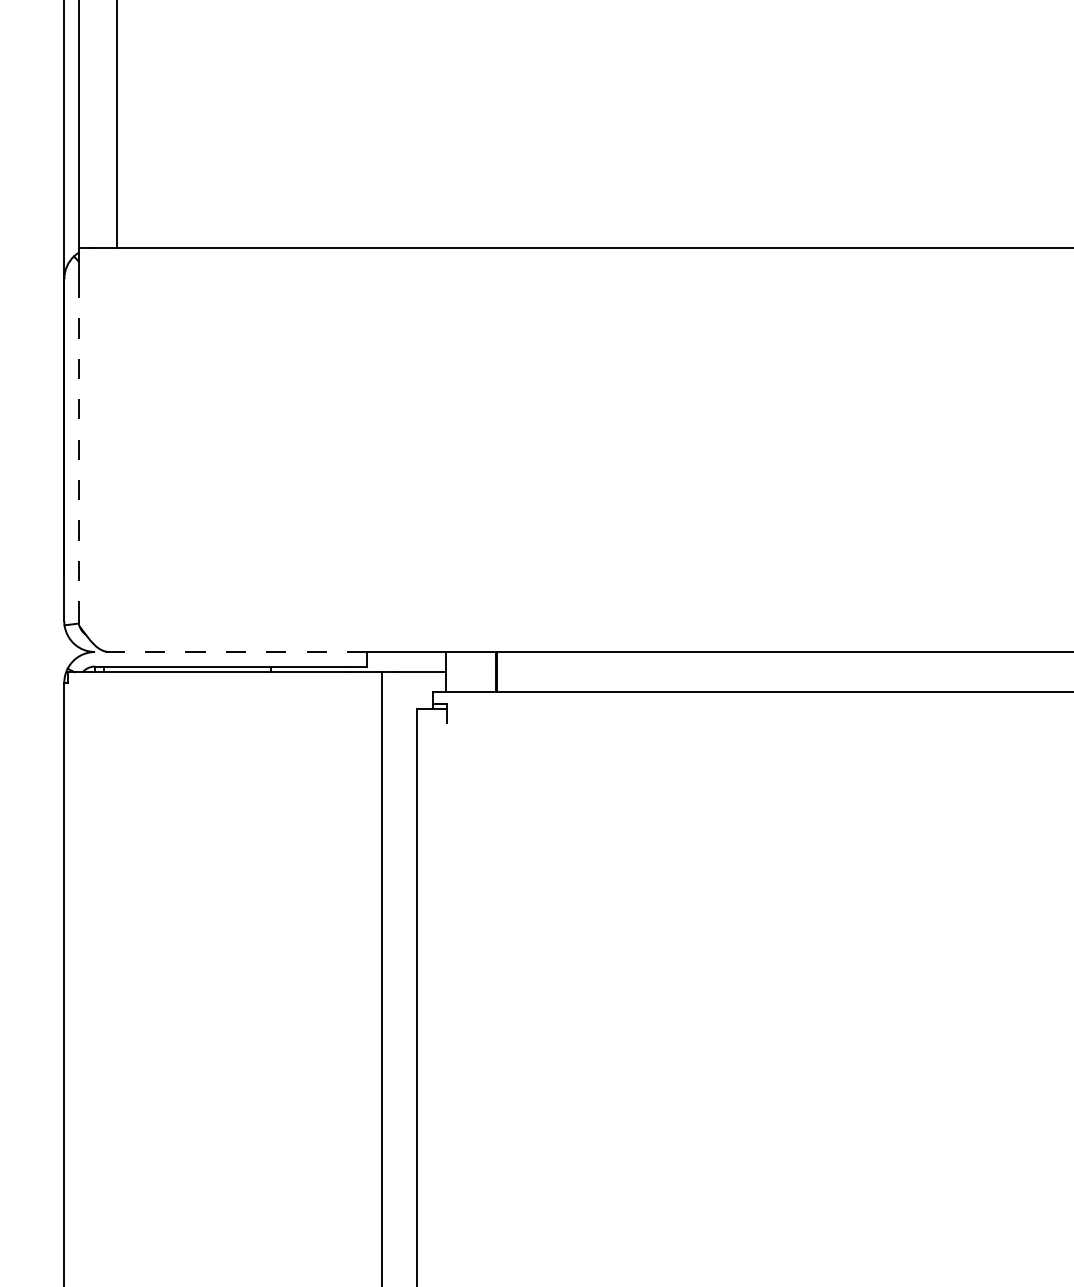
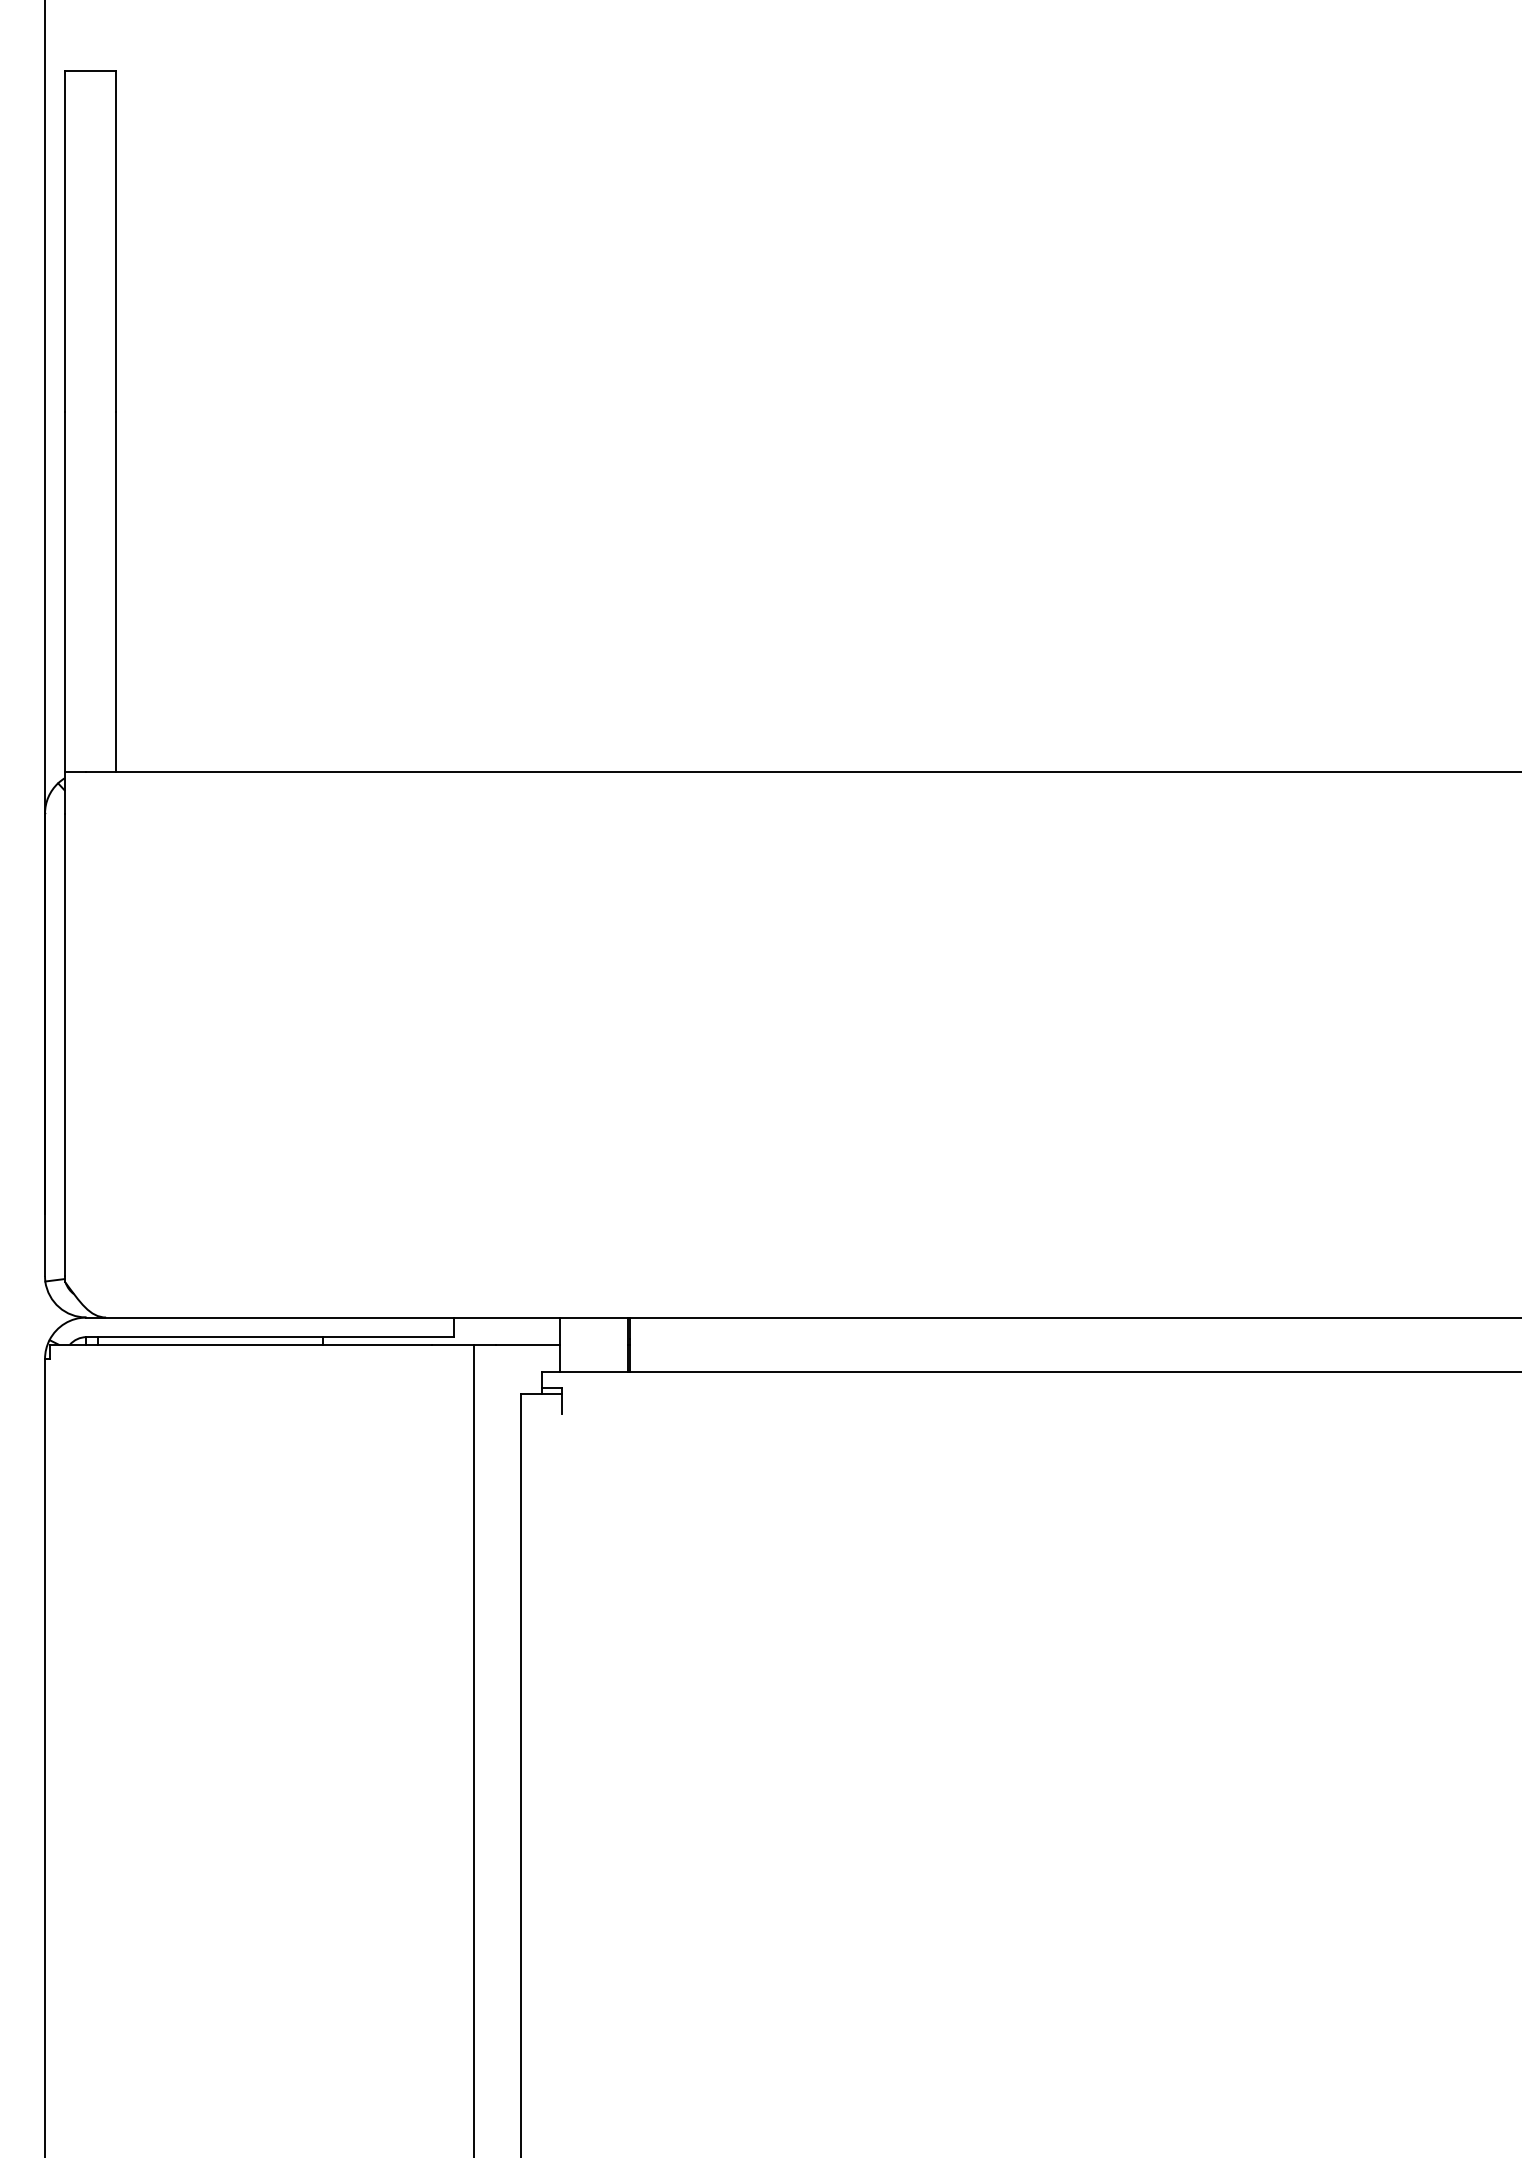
line: (78, 449) -> (64, 1044), dashed -> solid
line: (231, 652) -> (270, 1317), dashed -> solid

